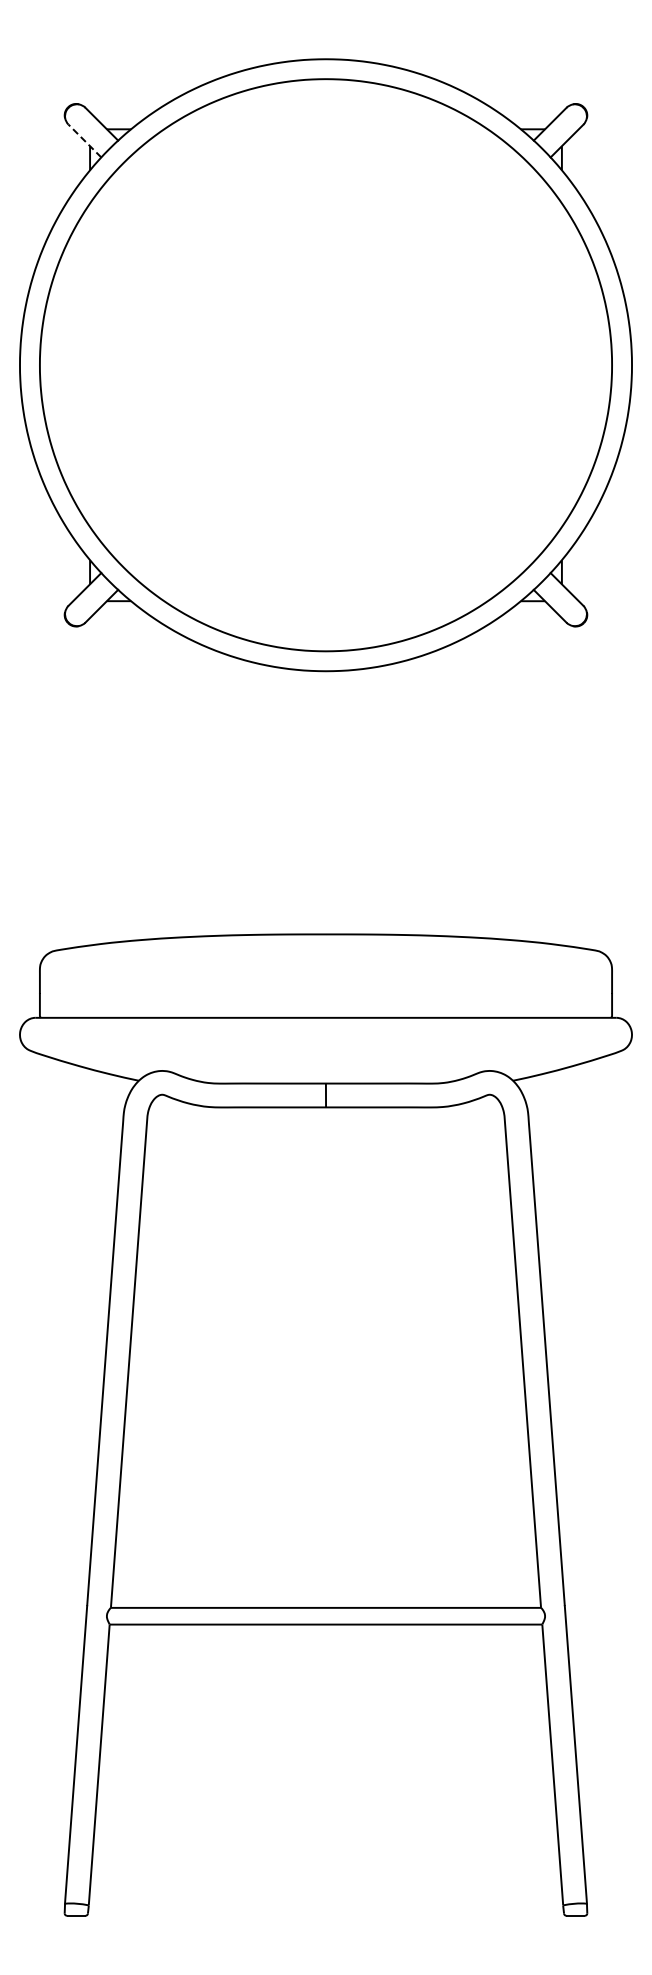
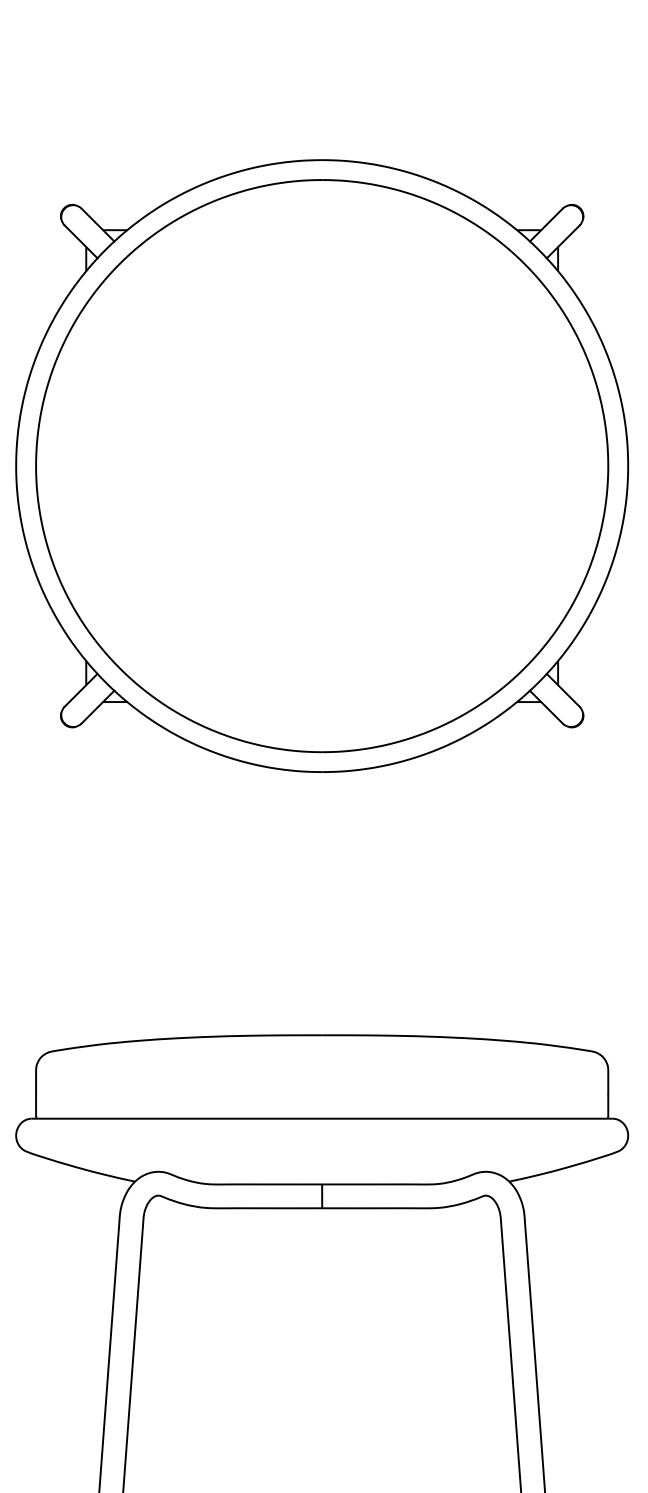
line: (84, 140) -> (80, 241), dashed -> solid

